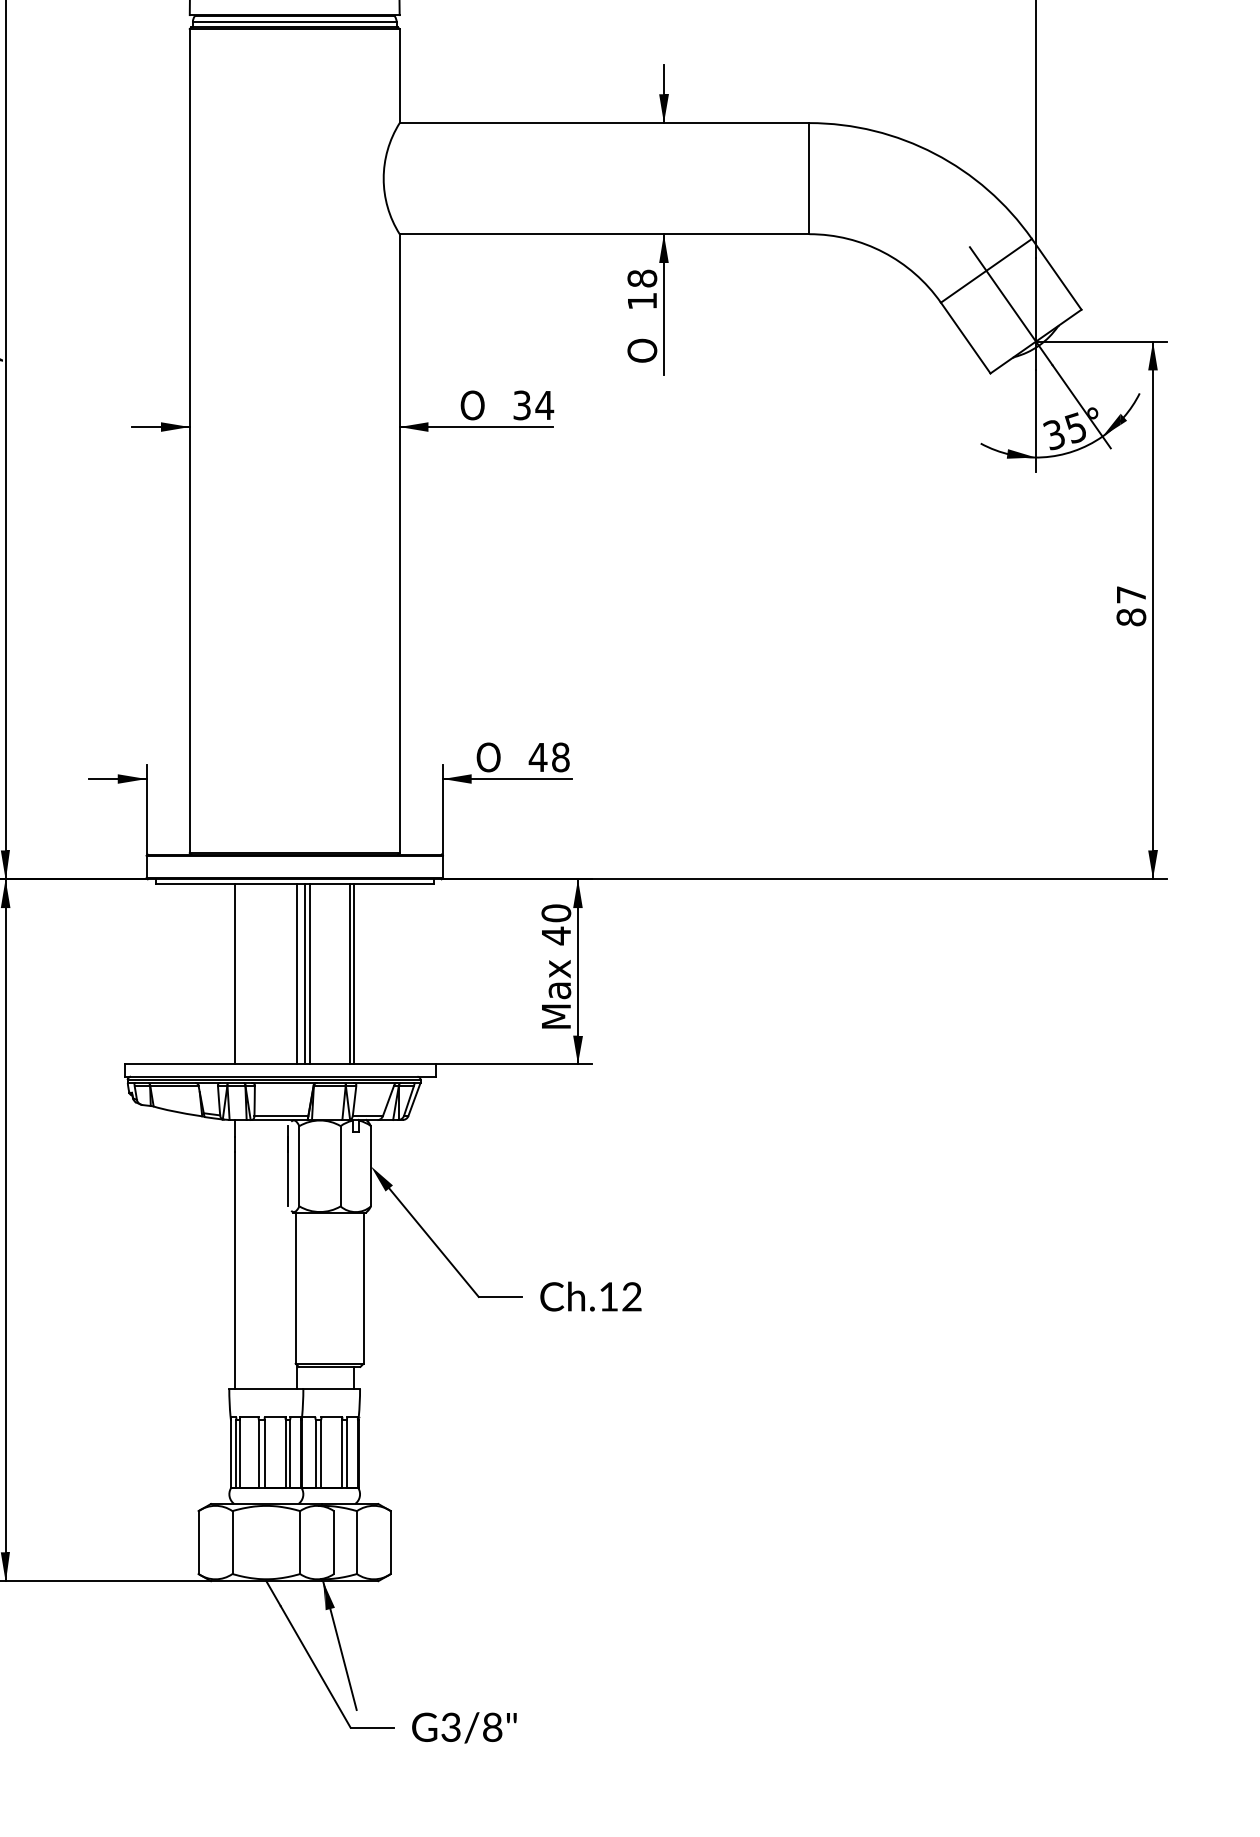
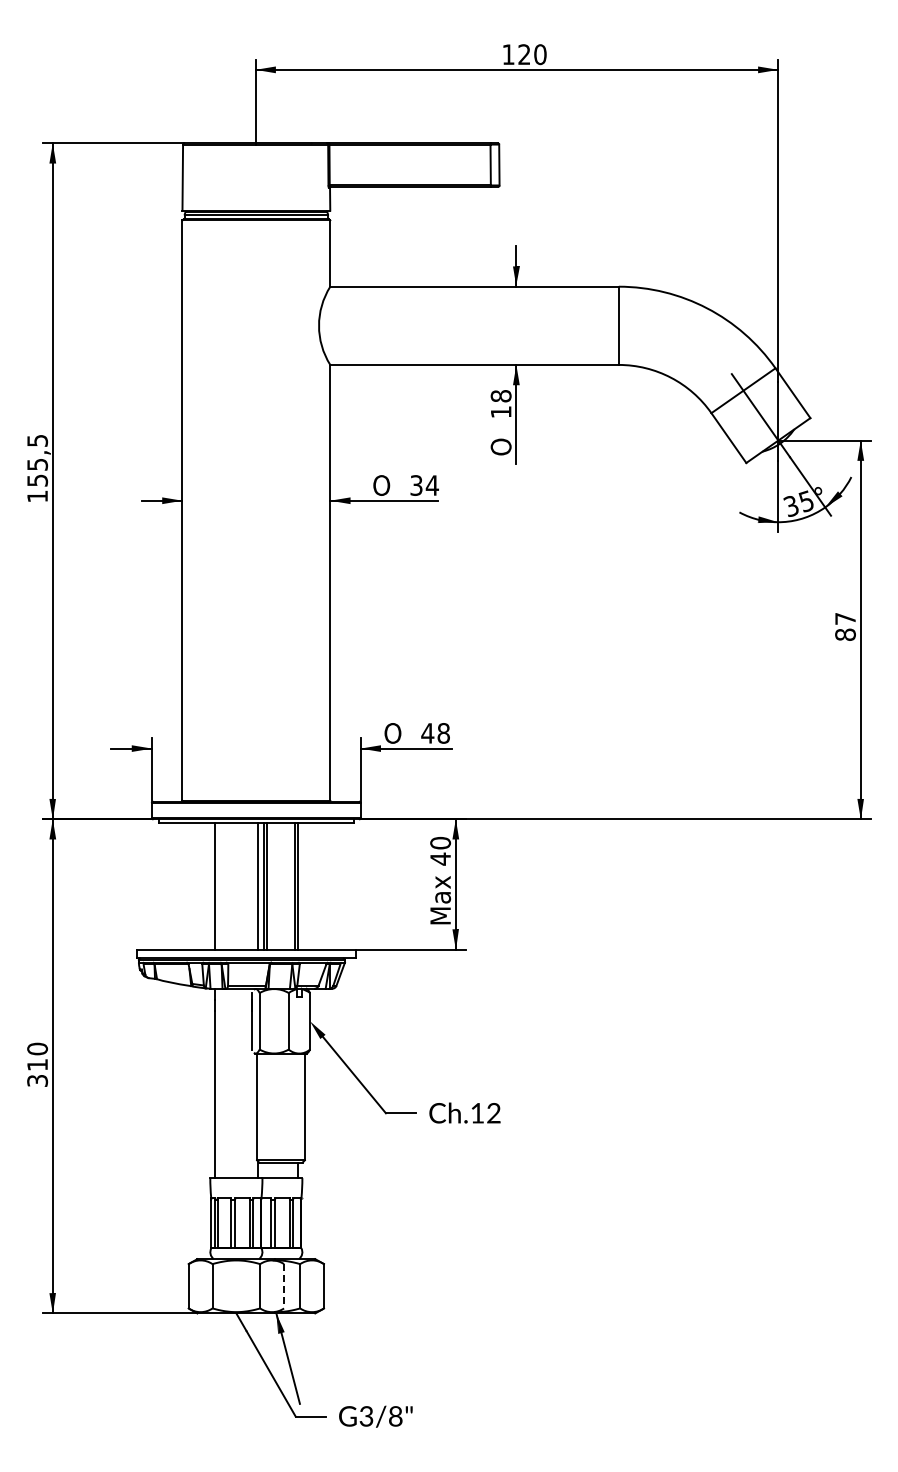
line: (334, 1542) -> (284, 1286), solid -> dashed

